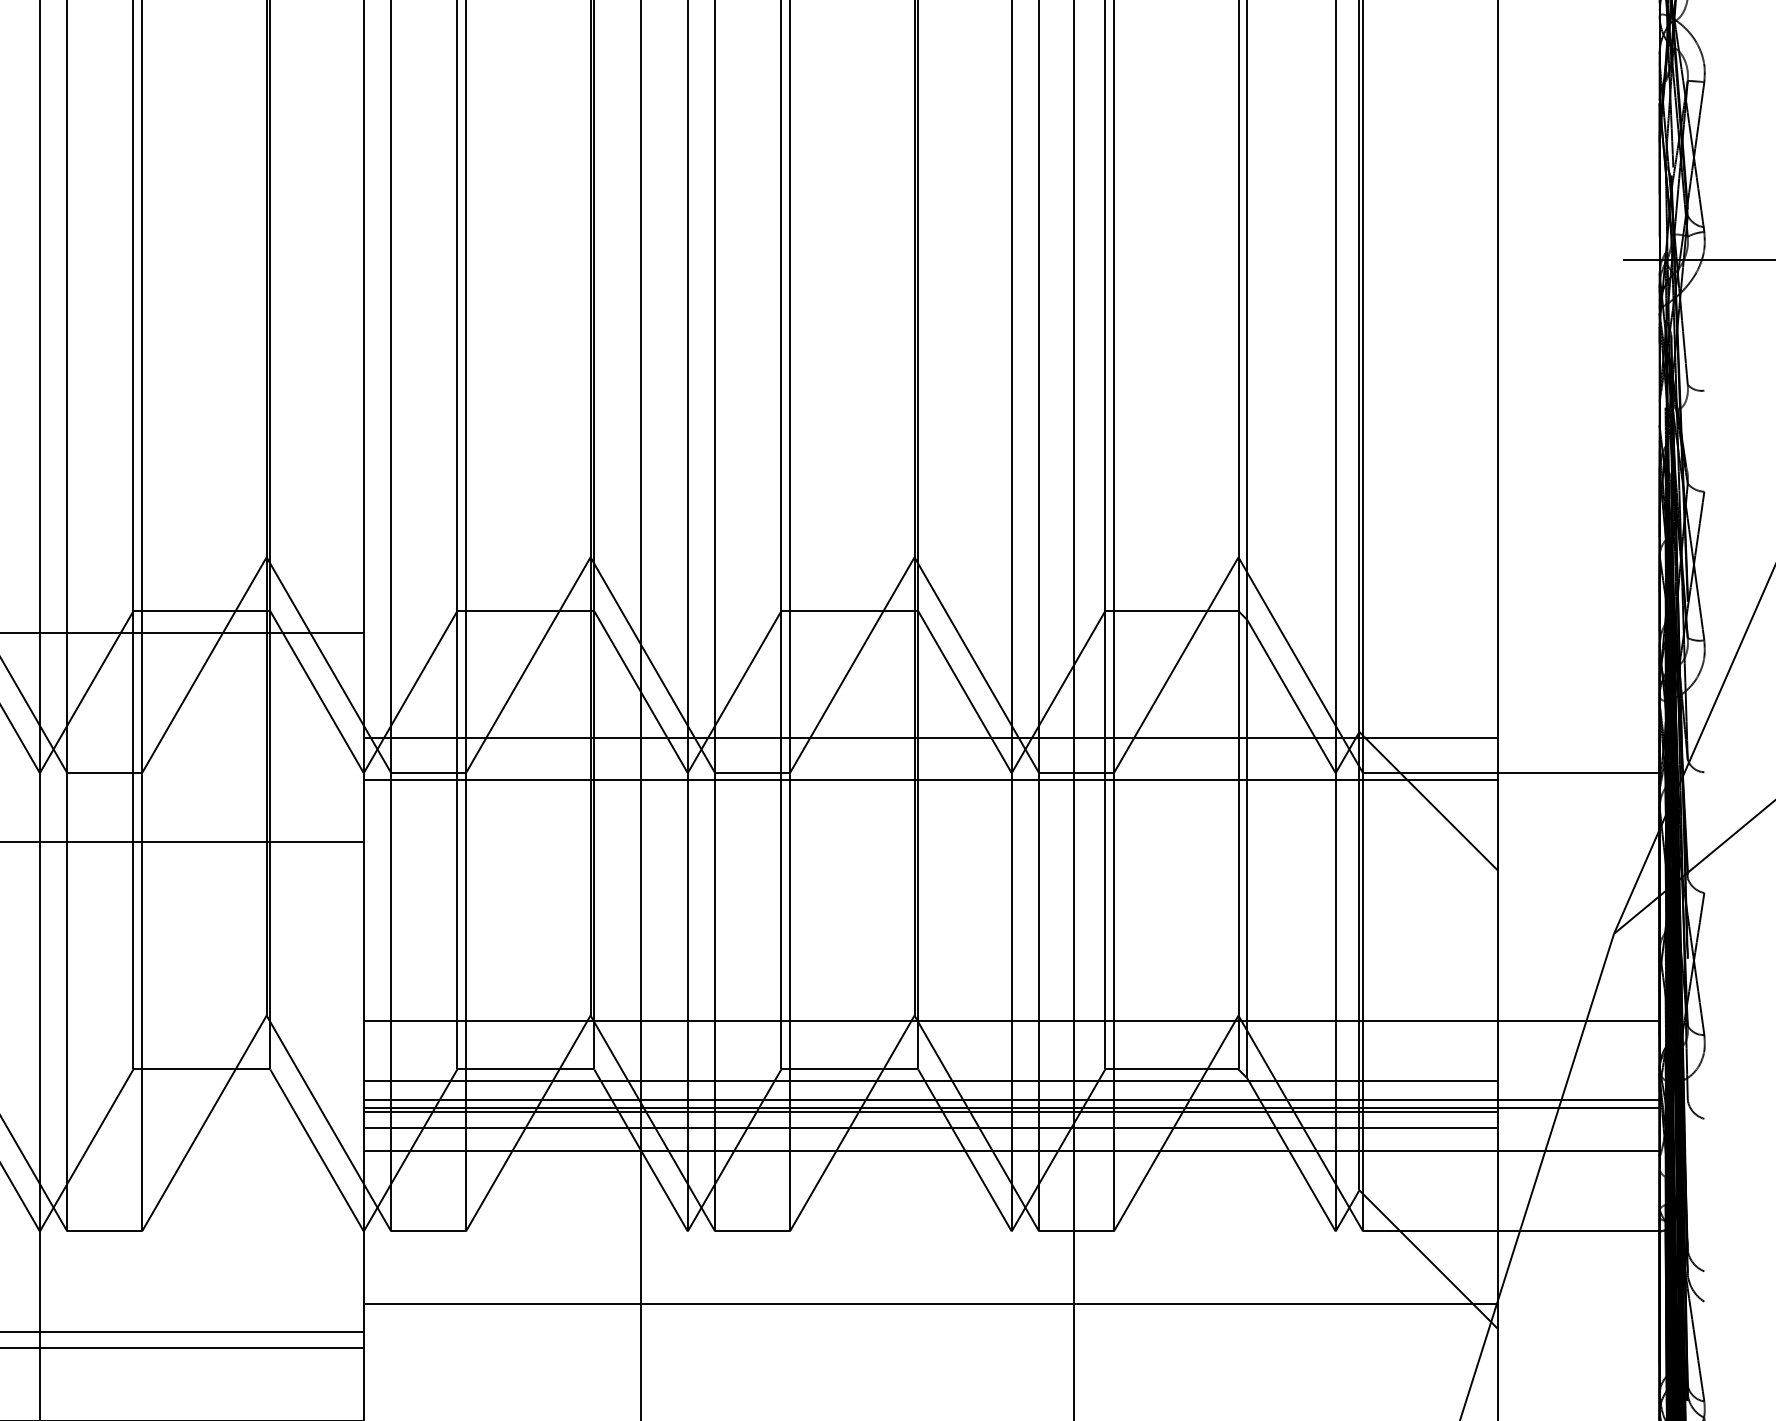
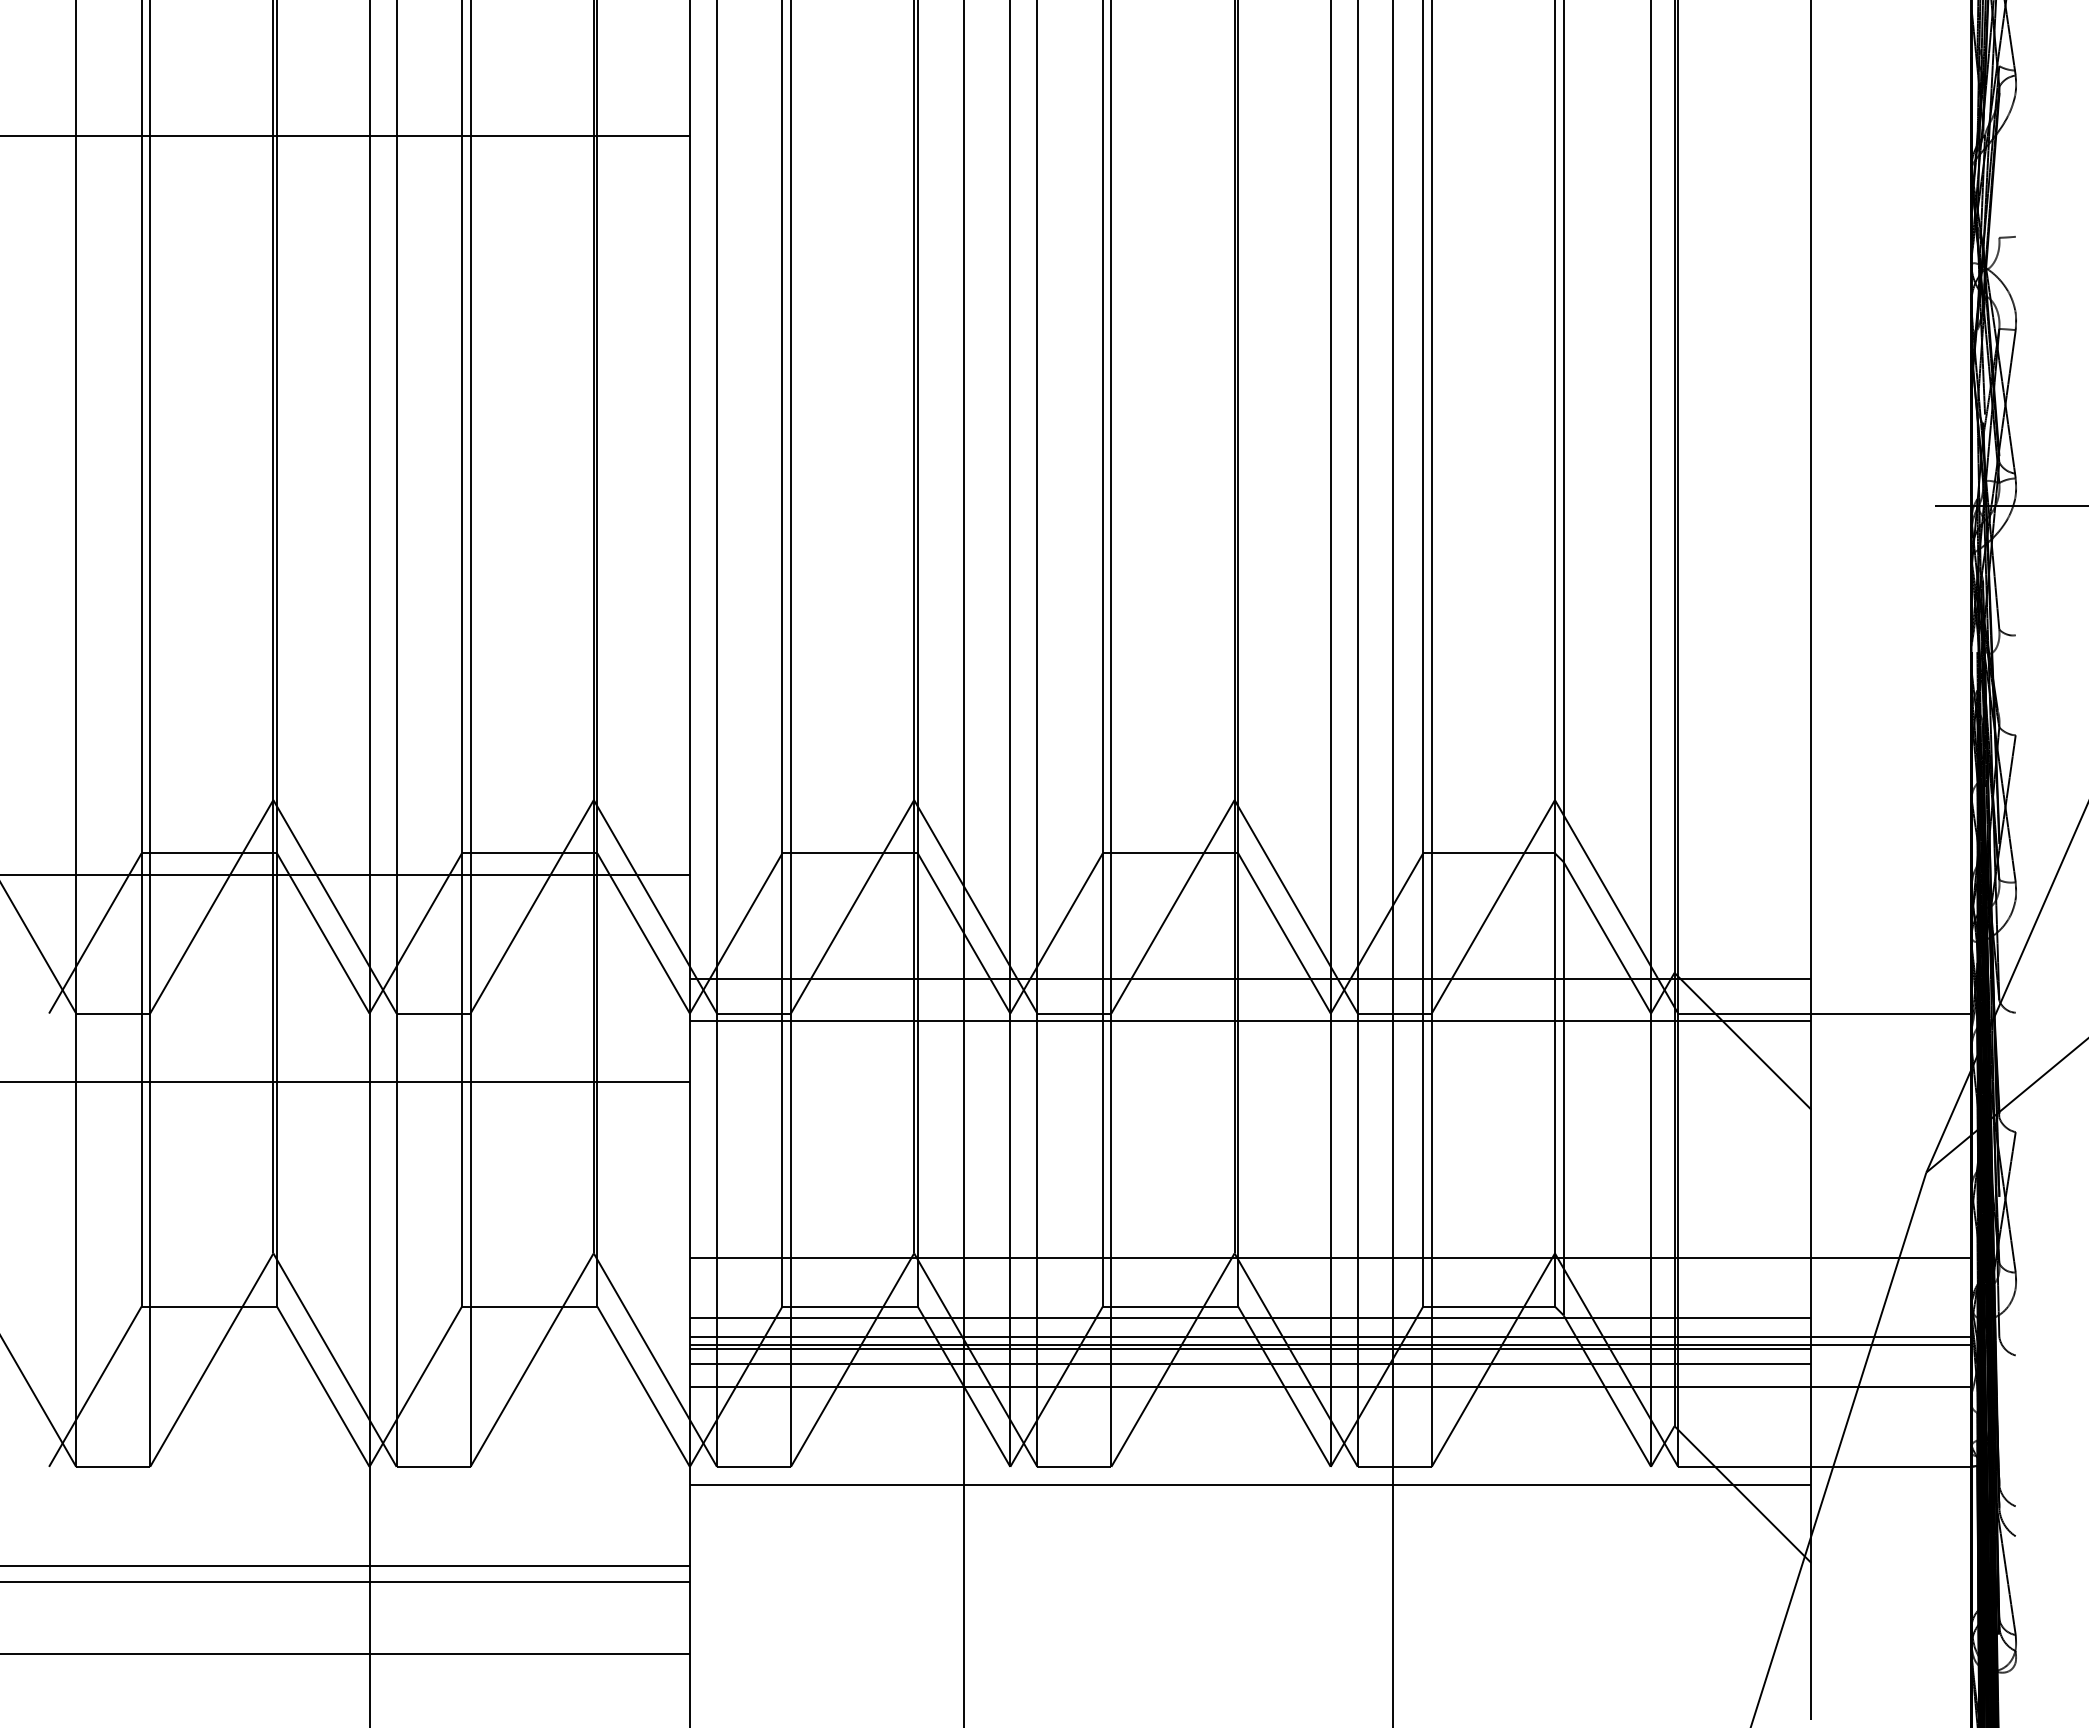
line: (930, 1303) -> (1250, 1485), moved

